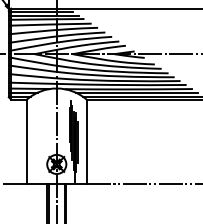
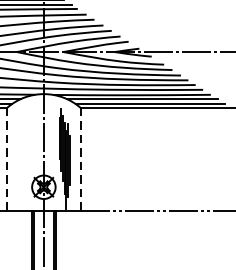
line: (26, 141) -> (6, 159), solid -> dashed
line: (86, 141) -> (80, 159), solid -> dashed

